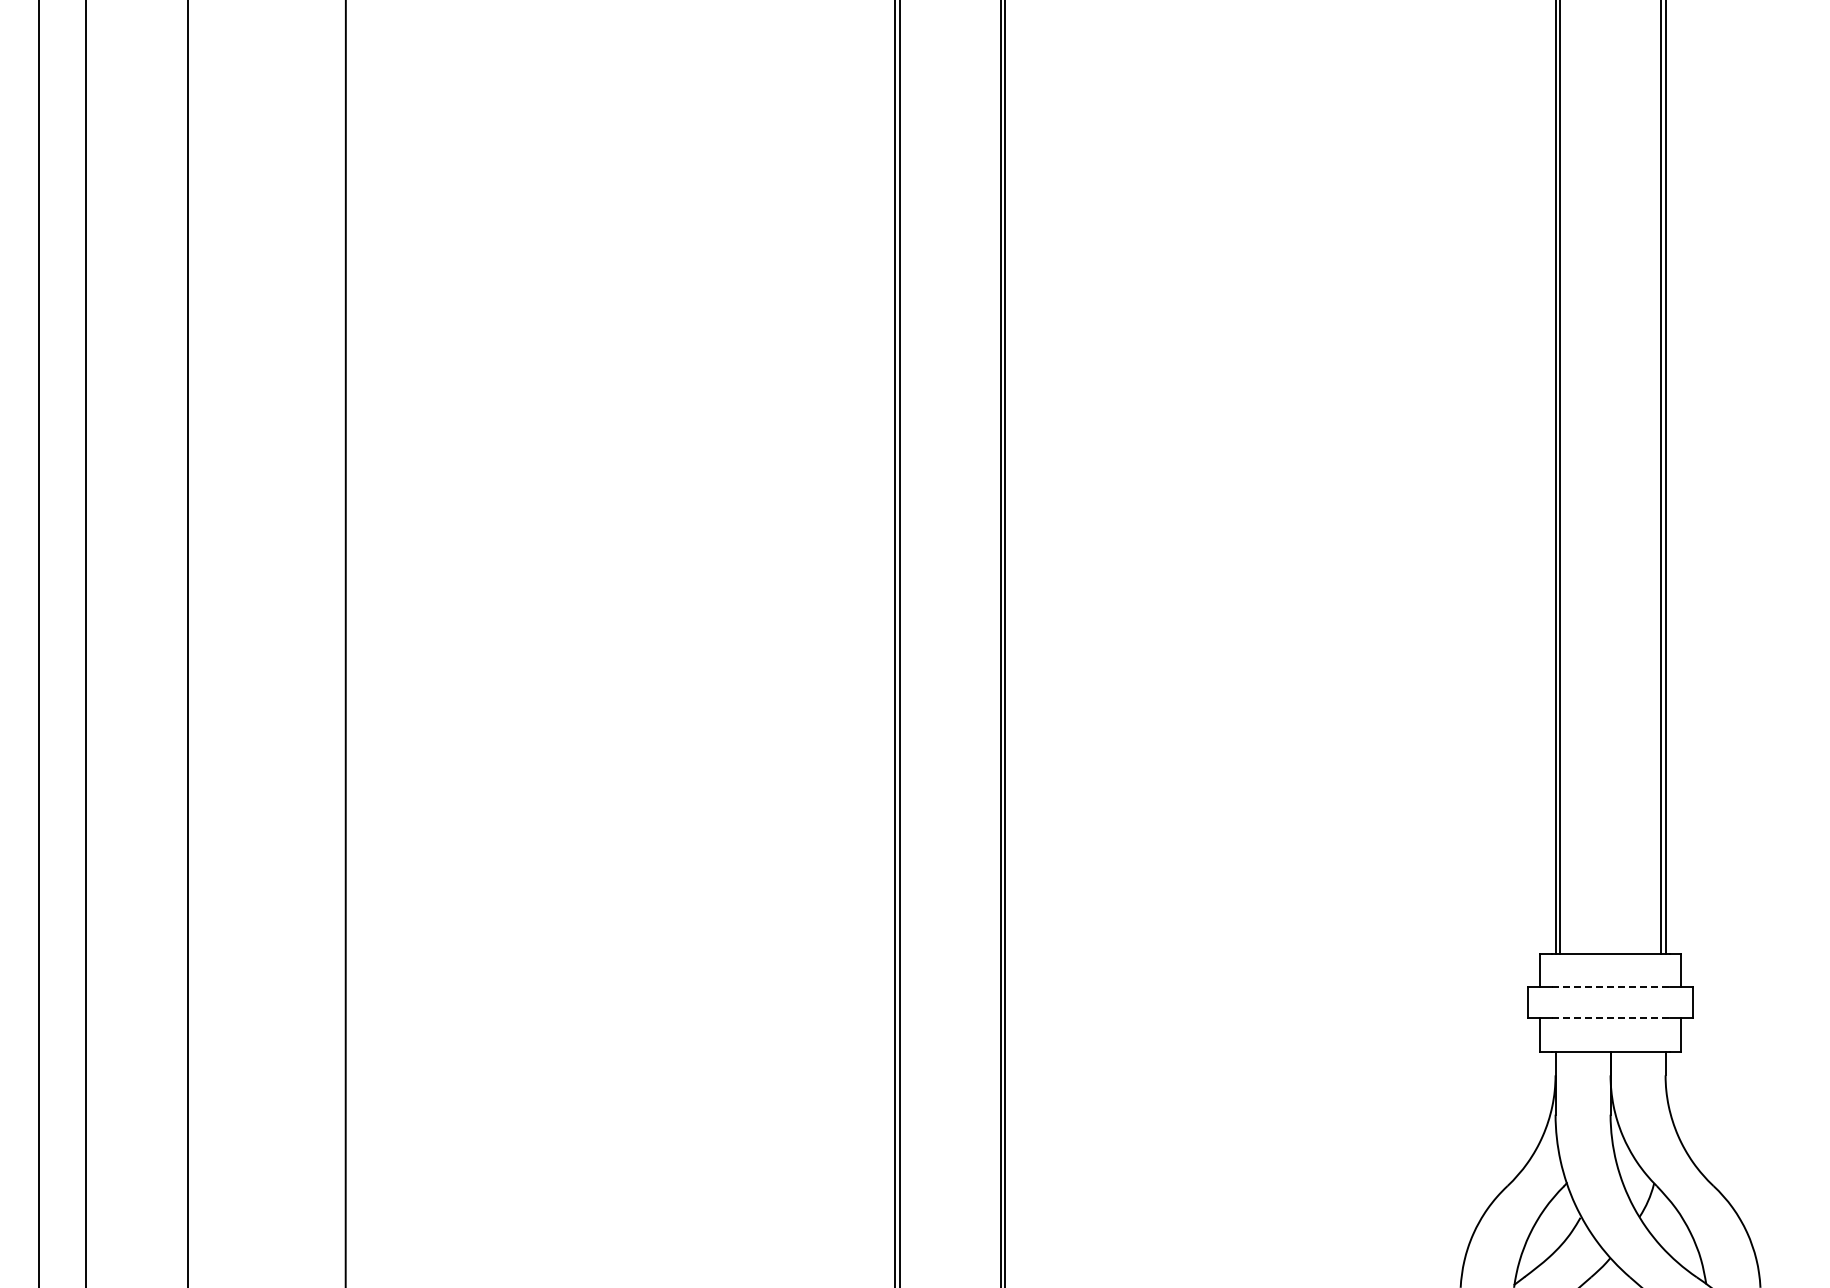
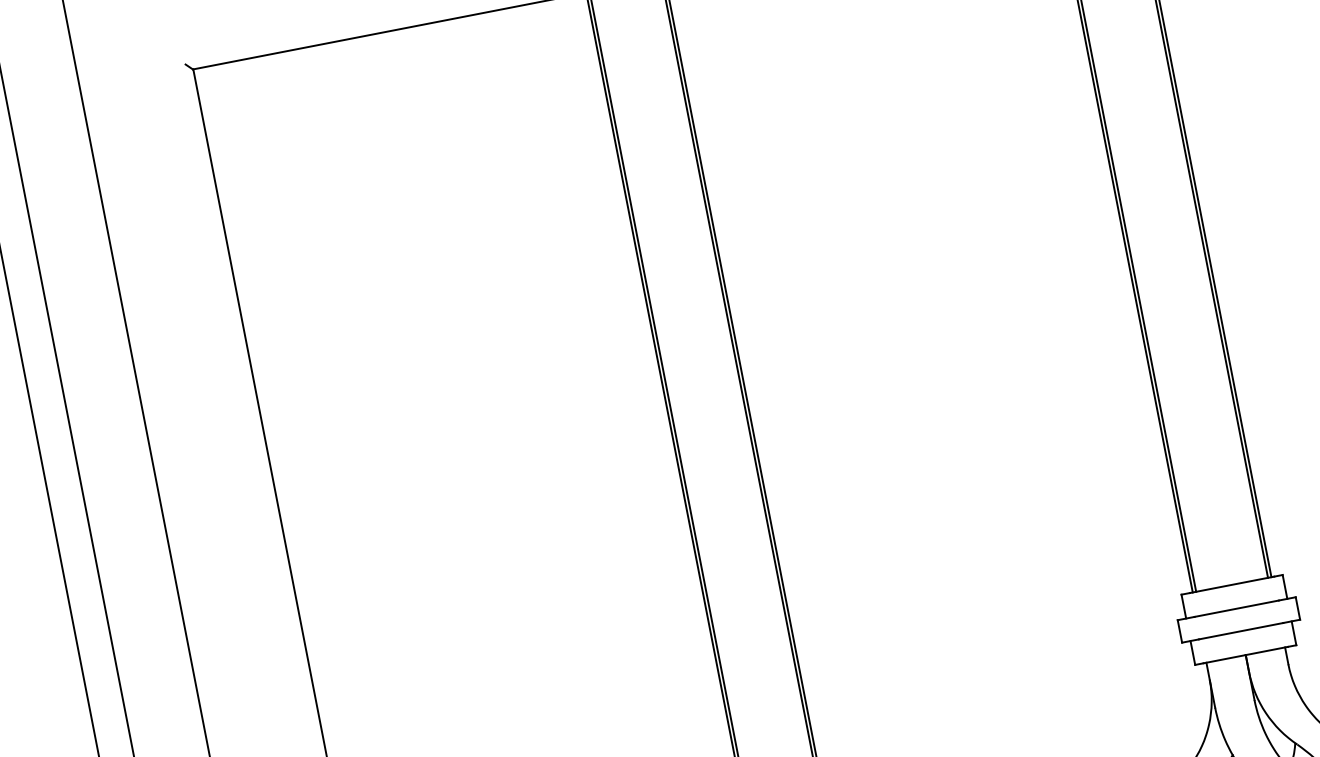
line: (1610, 986) -> (1236, 608), dashed -> solid
line: (1610, 1018) -> (1241, 631), dashed -> solid

